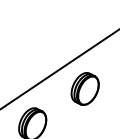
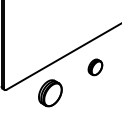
part: (85, 89) -> (95, 67), size x0.6

